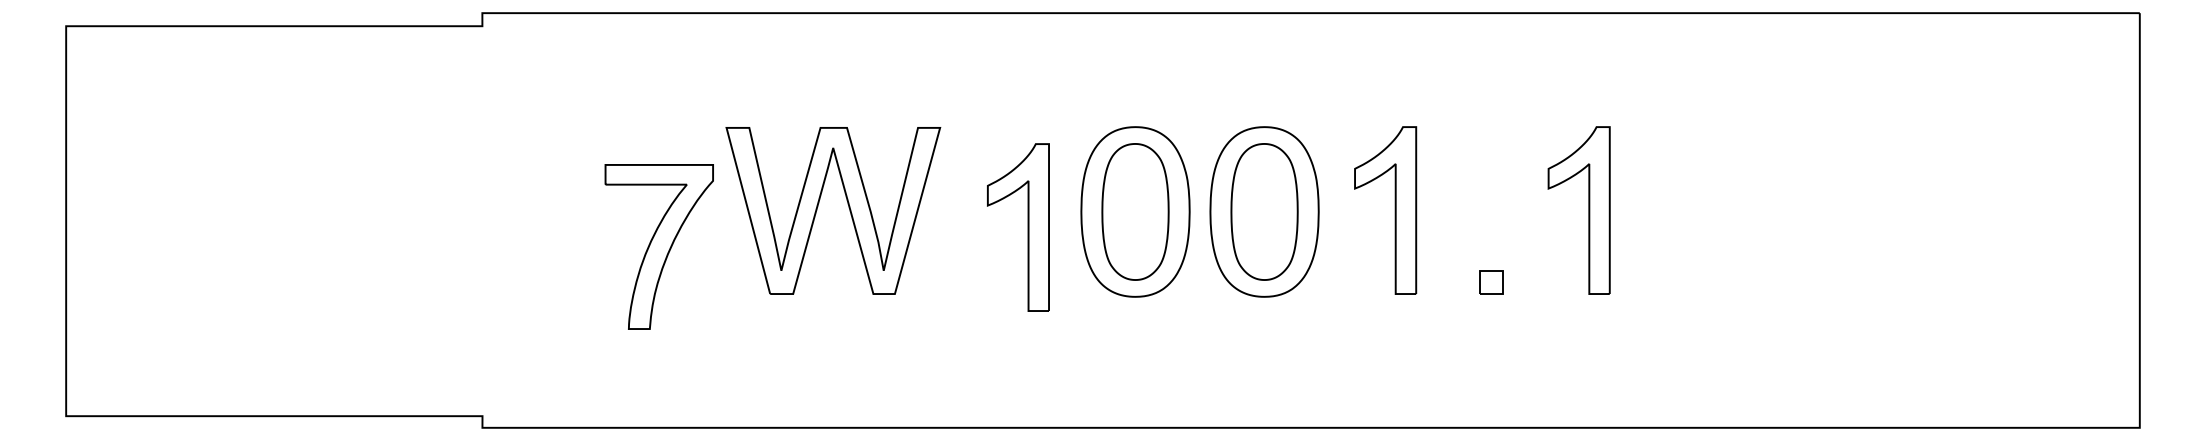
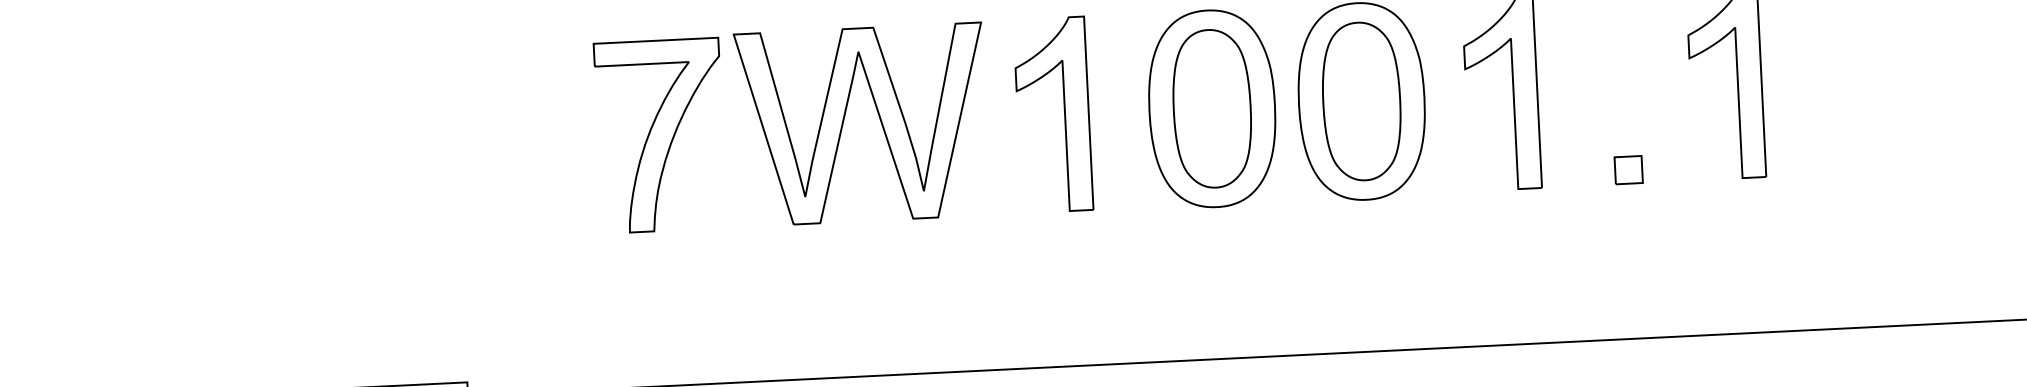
part: (1027, 227) -> (1063, 114), moved
part: (658, 246) -> (659, 135), moved

